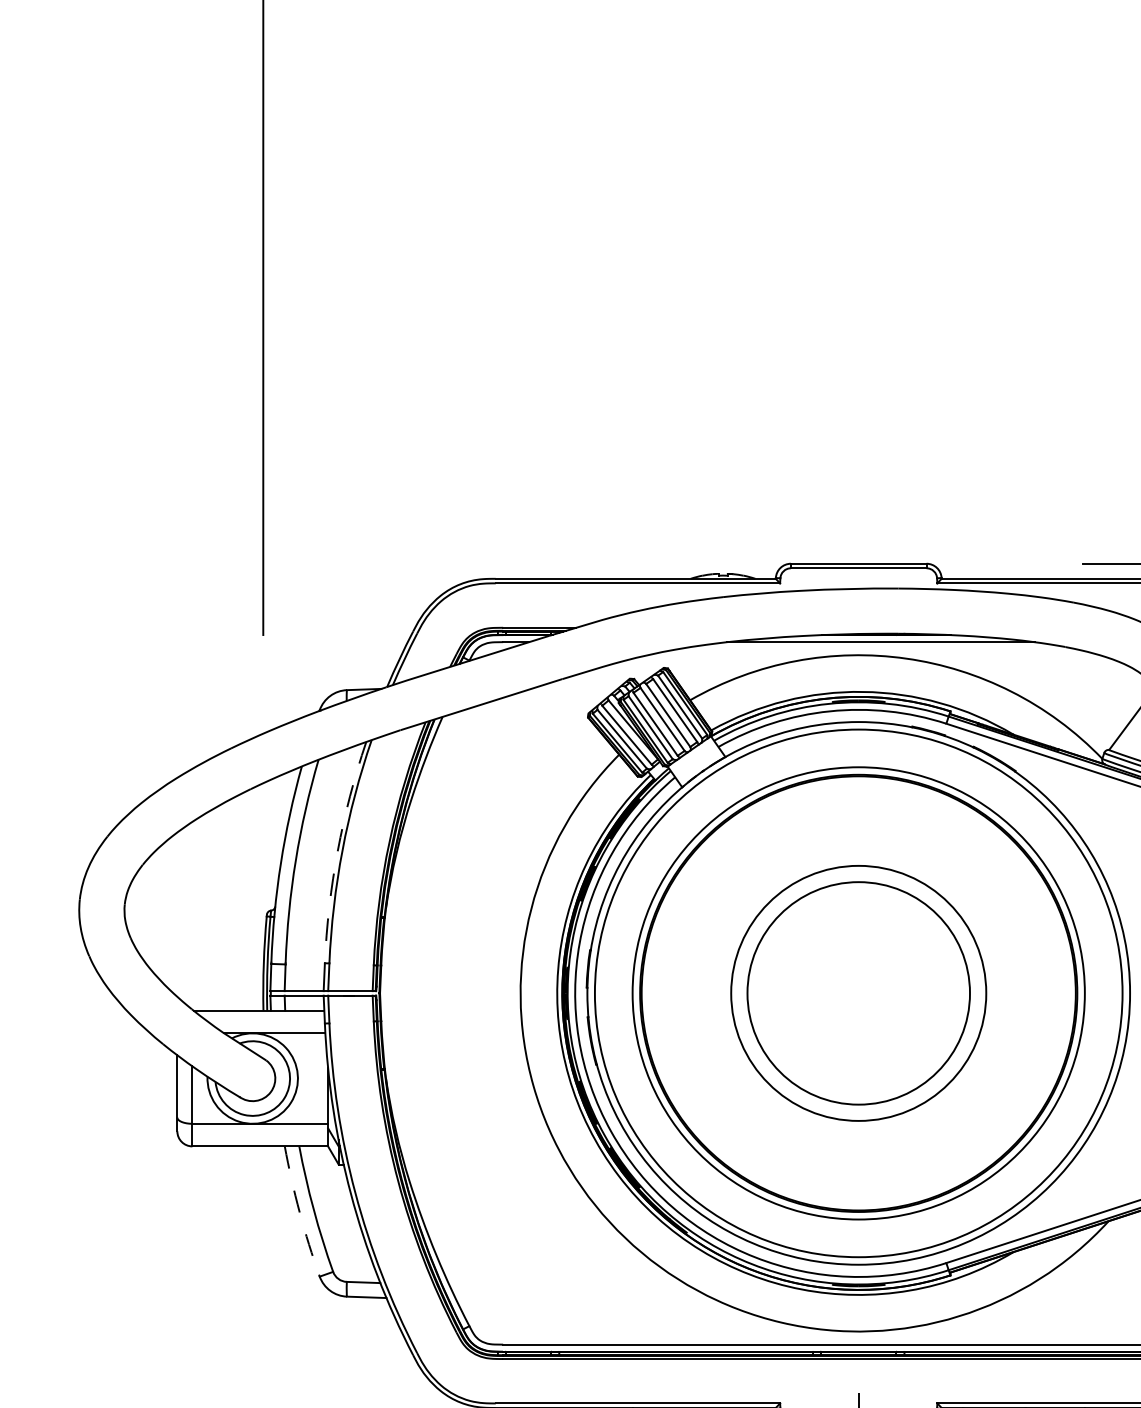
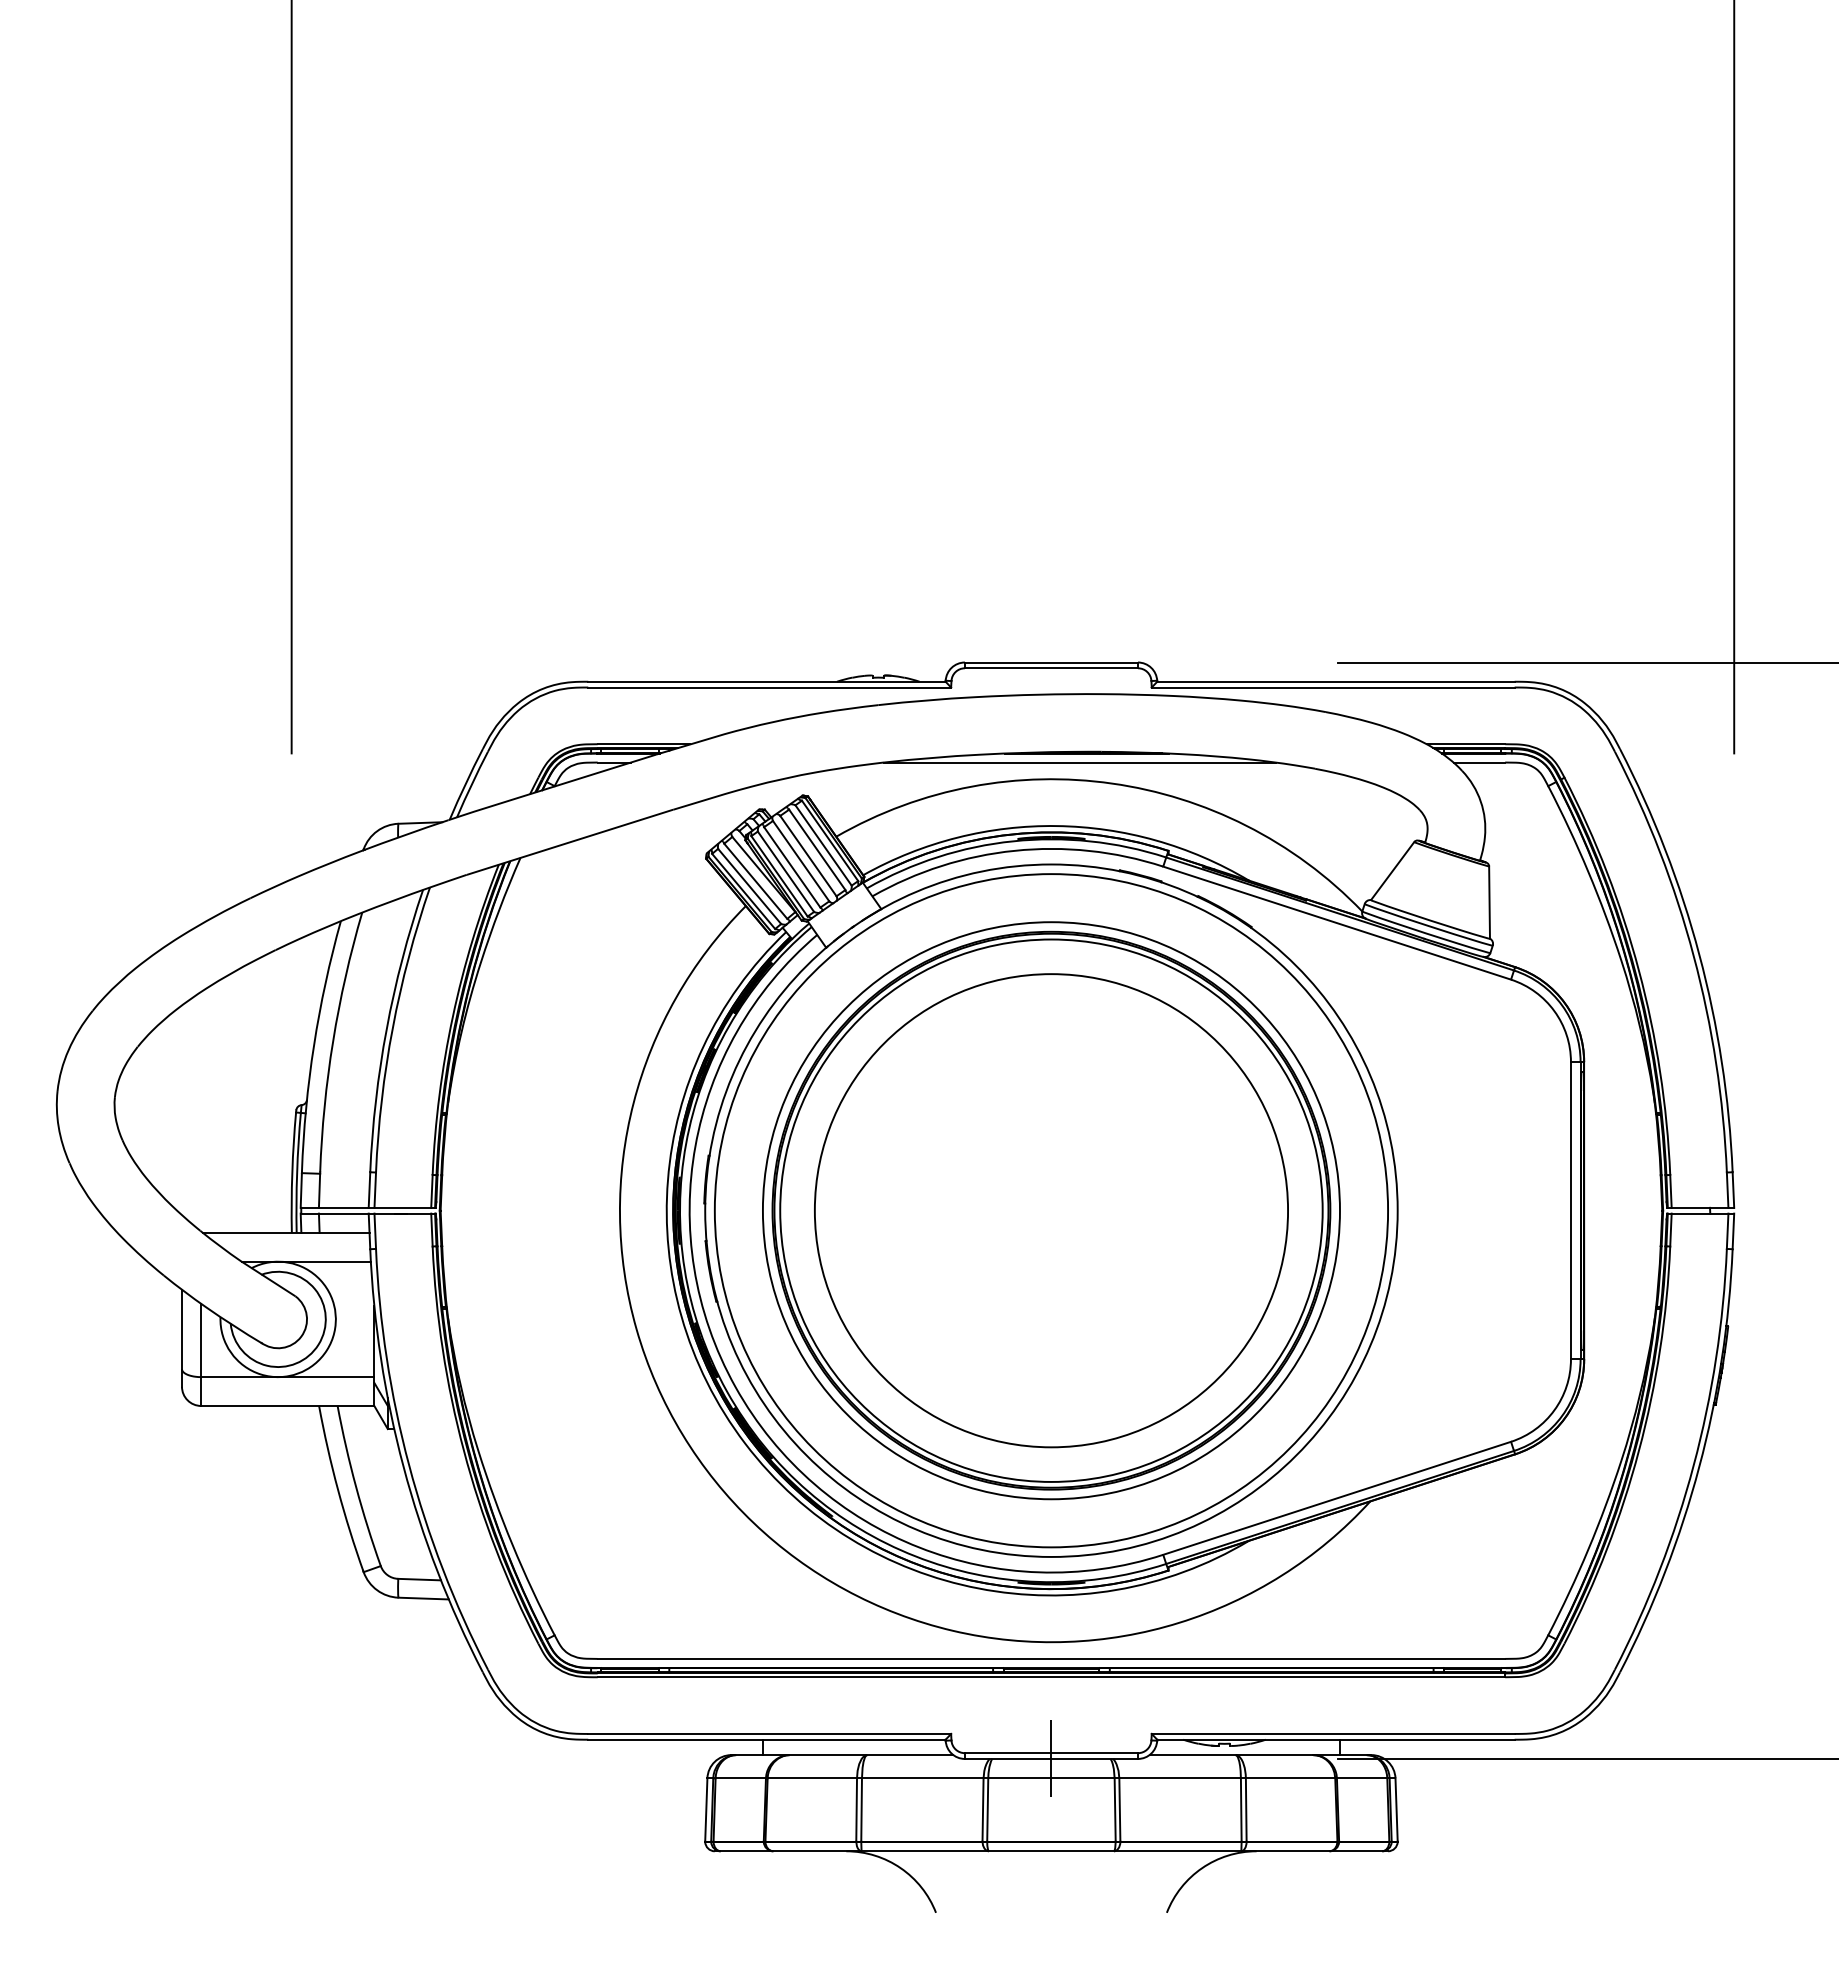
arc: (337, 851) -> (386, 1029), dashed -> solid
circle: (858, 993) -> (1051, 1210), size x1.67
circle: (858, 993) -> (1051, 1210), size x1.67
arc: (300, 1211) -> (338, 1489), dashed -> solid

